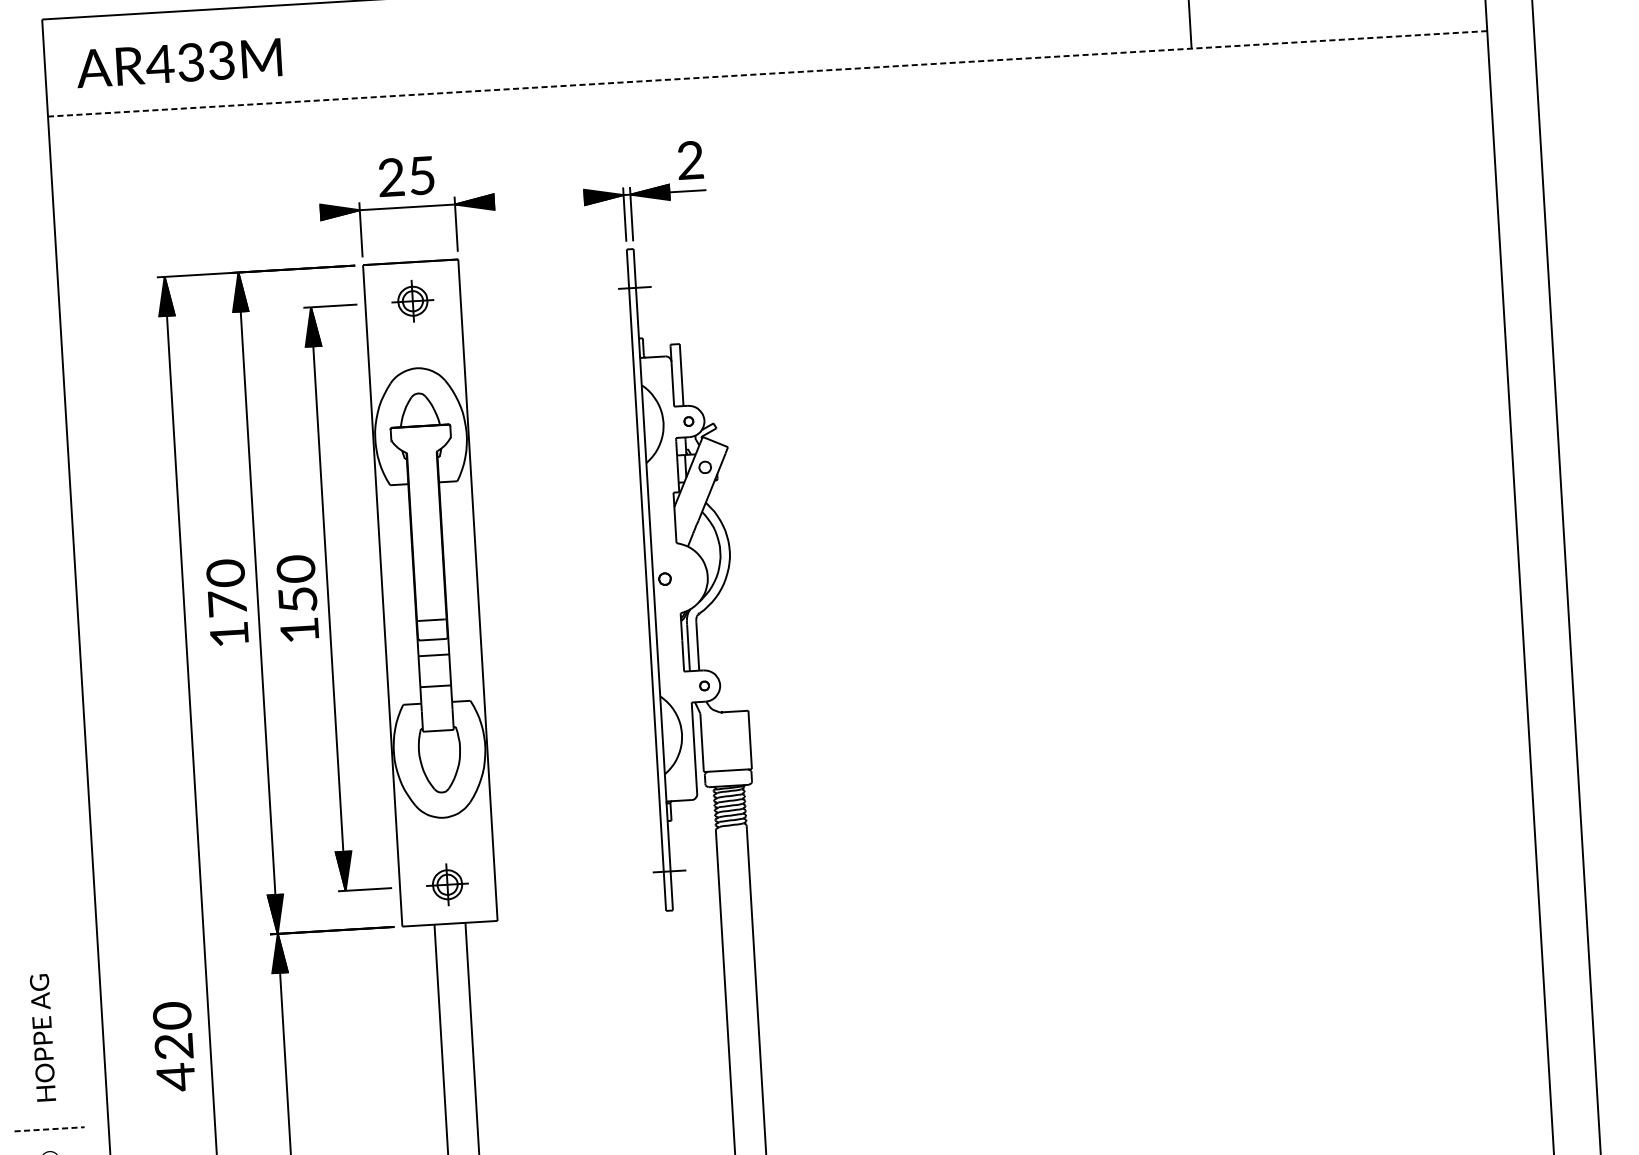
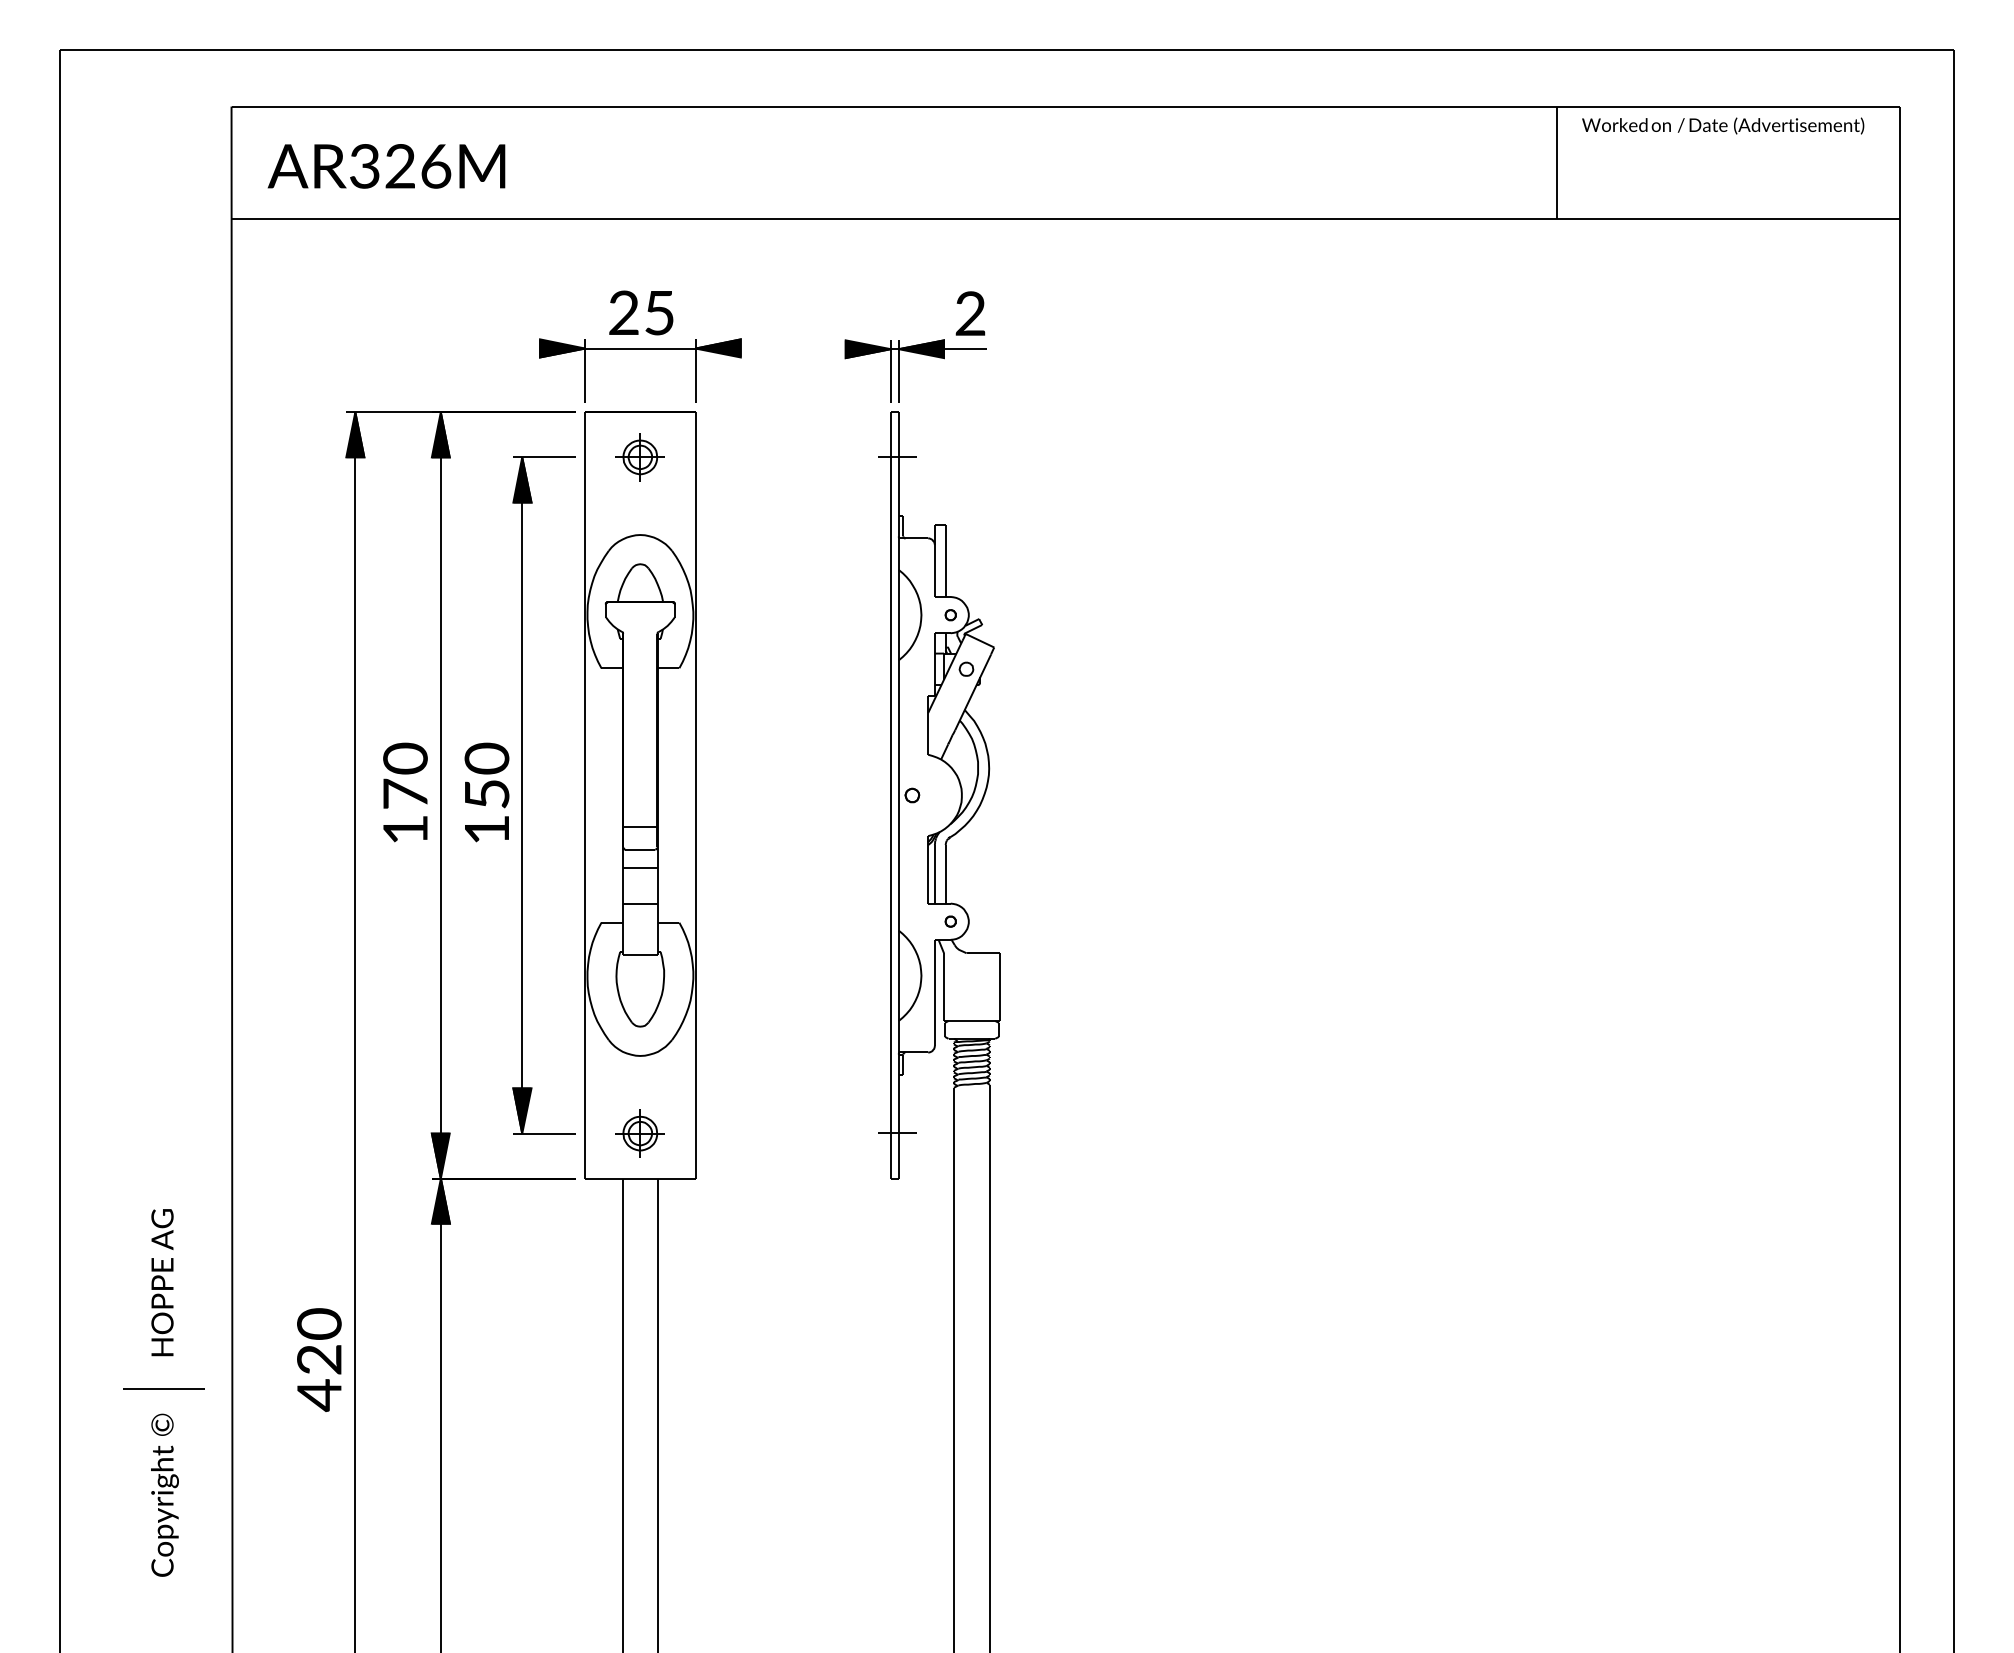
text: (190, 62) -> (399, 166), AR433M -> AR326M
line: (768, 74) -> (1066, 219), dashed -> solid
text: (174, 1046) -> (319, 1359), moved
line: (49, 1129) -> (163, 1388), dashed -> solid

